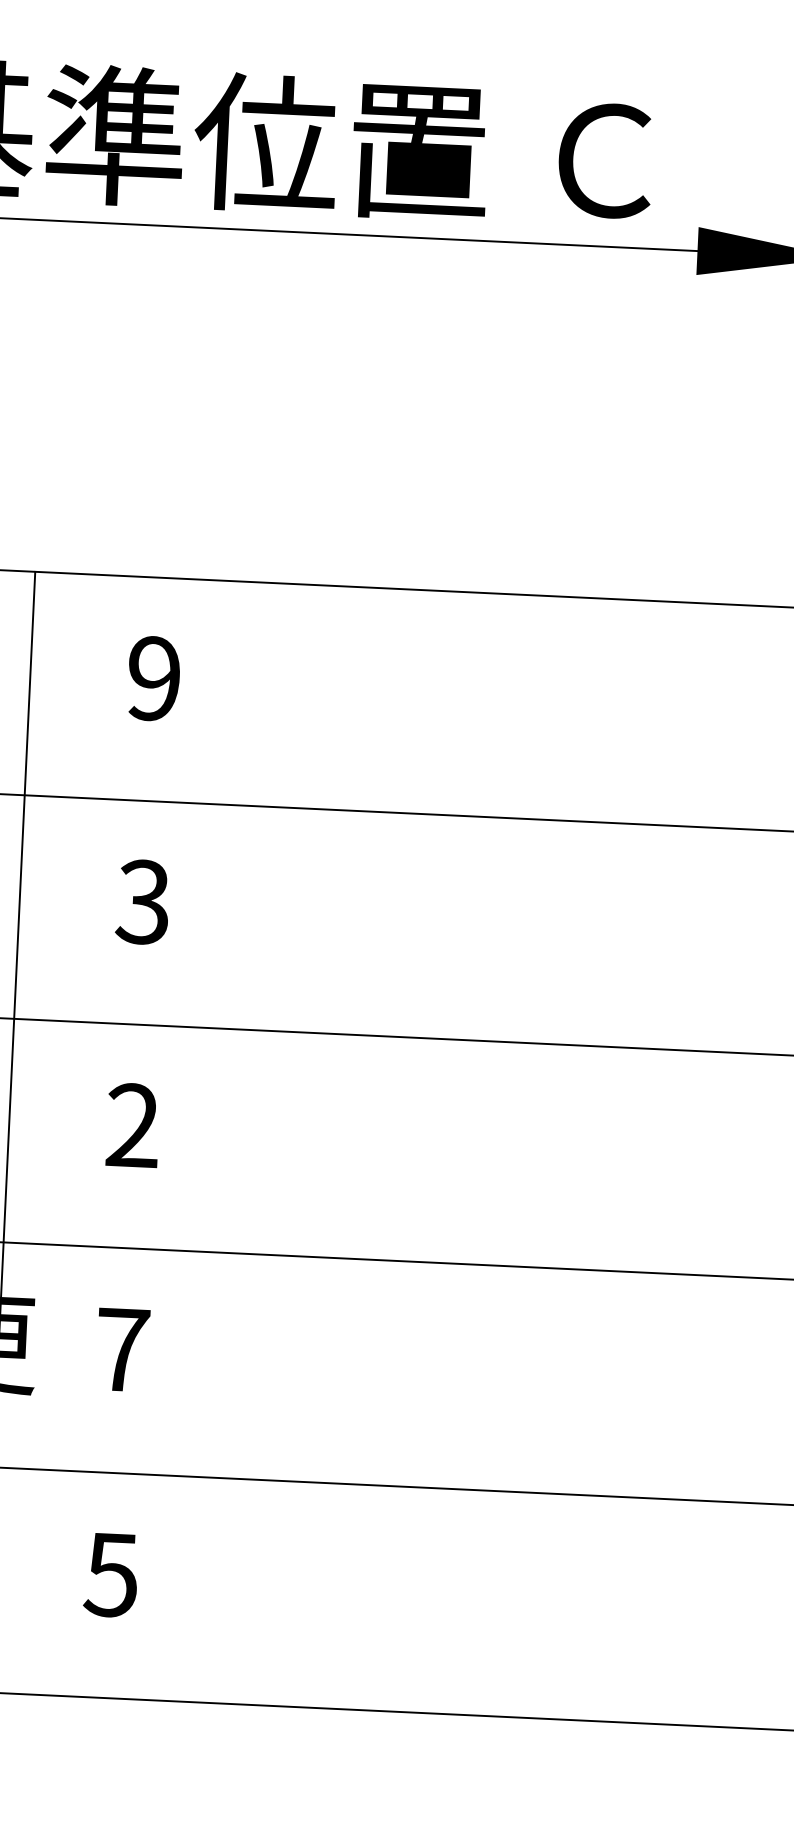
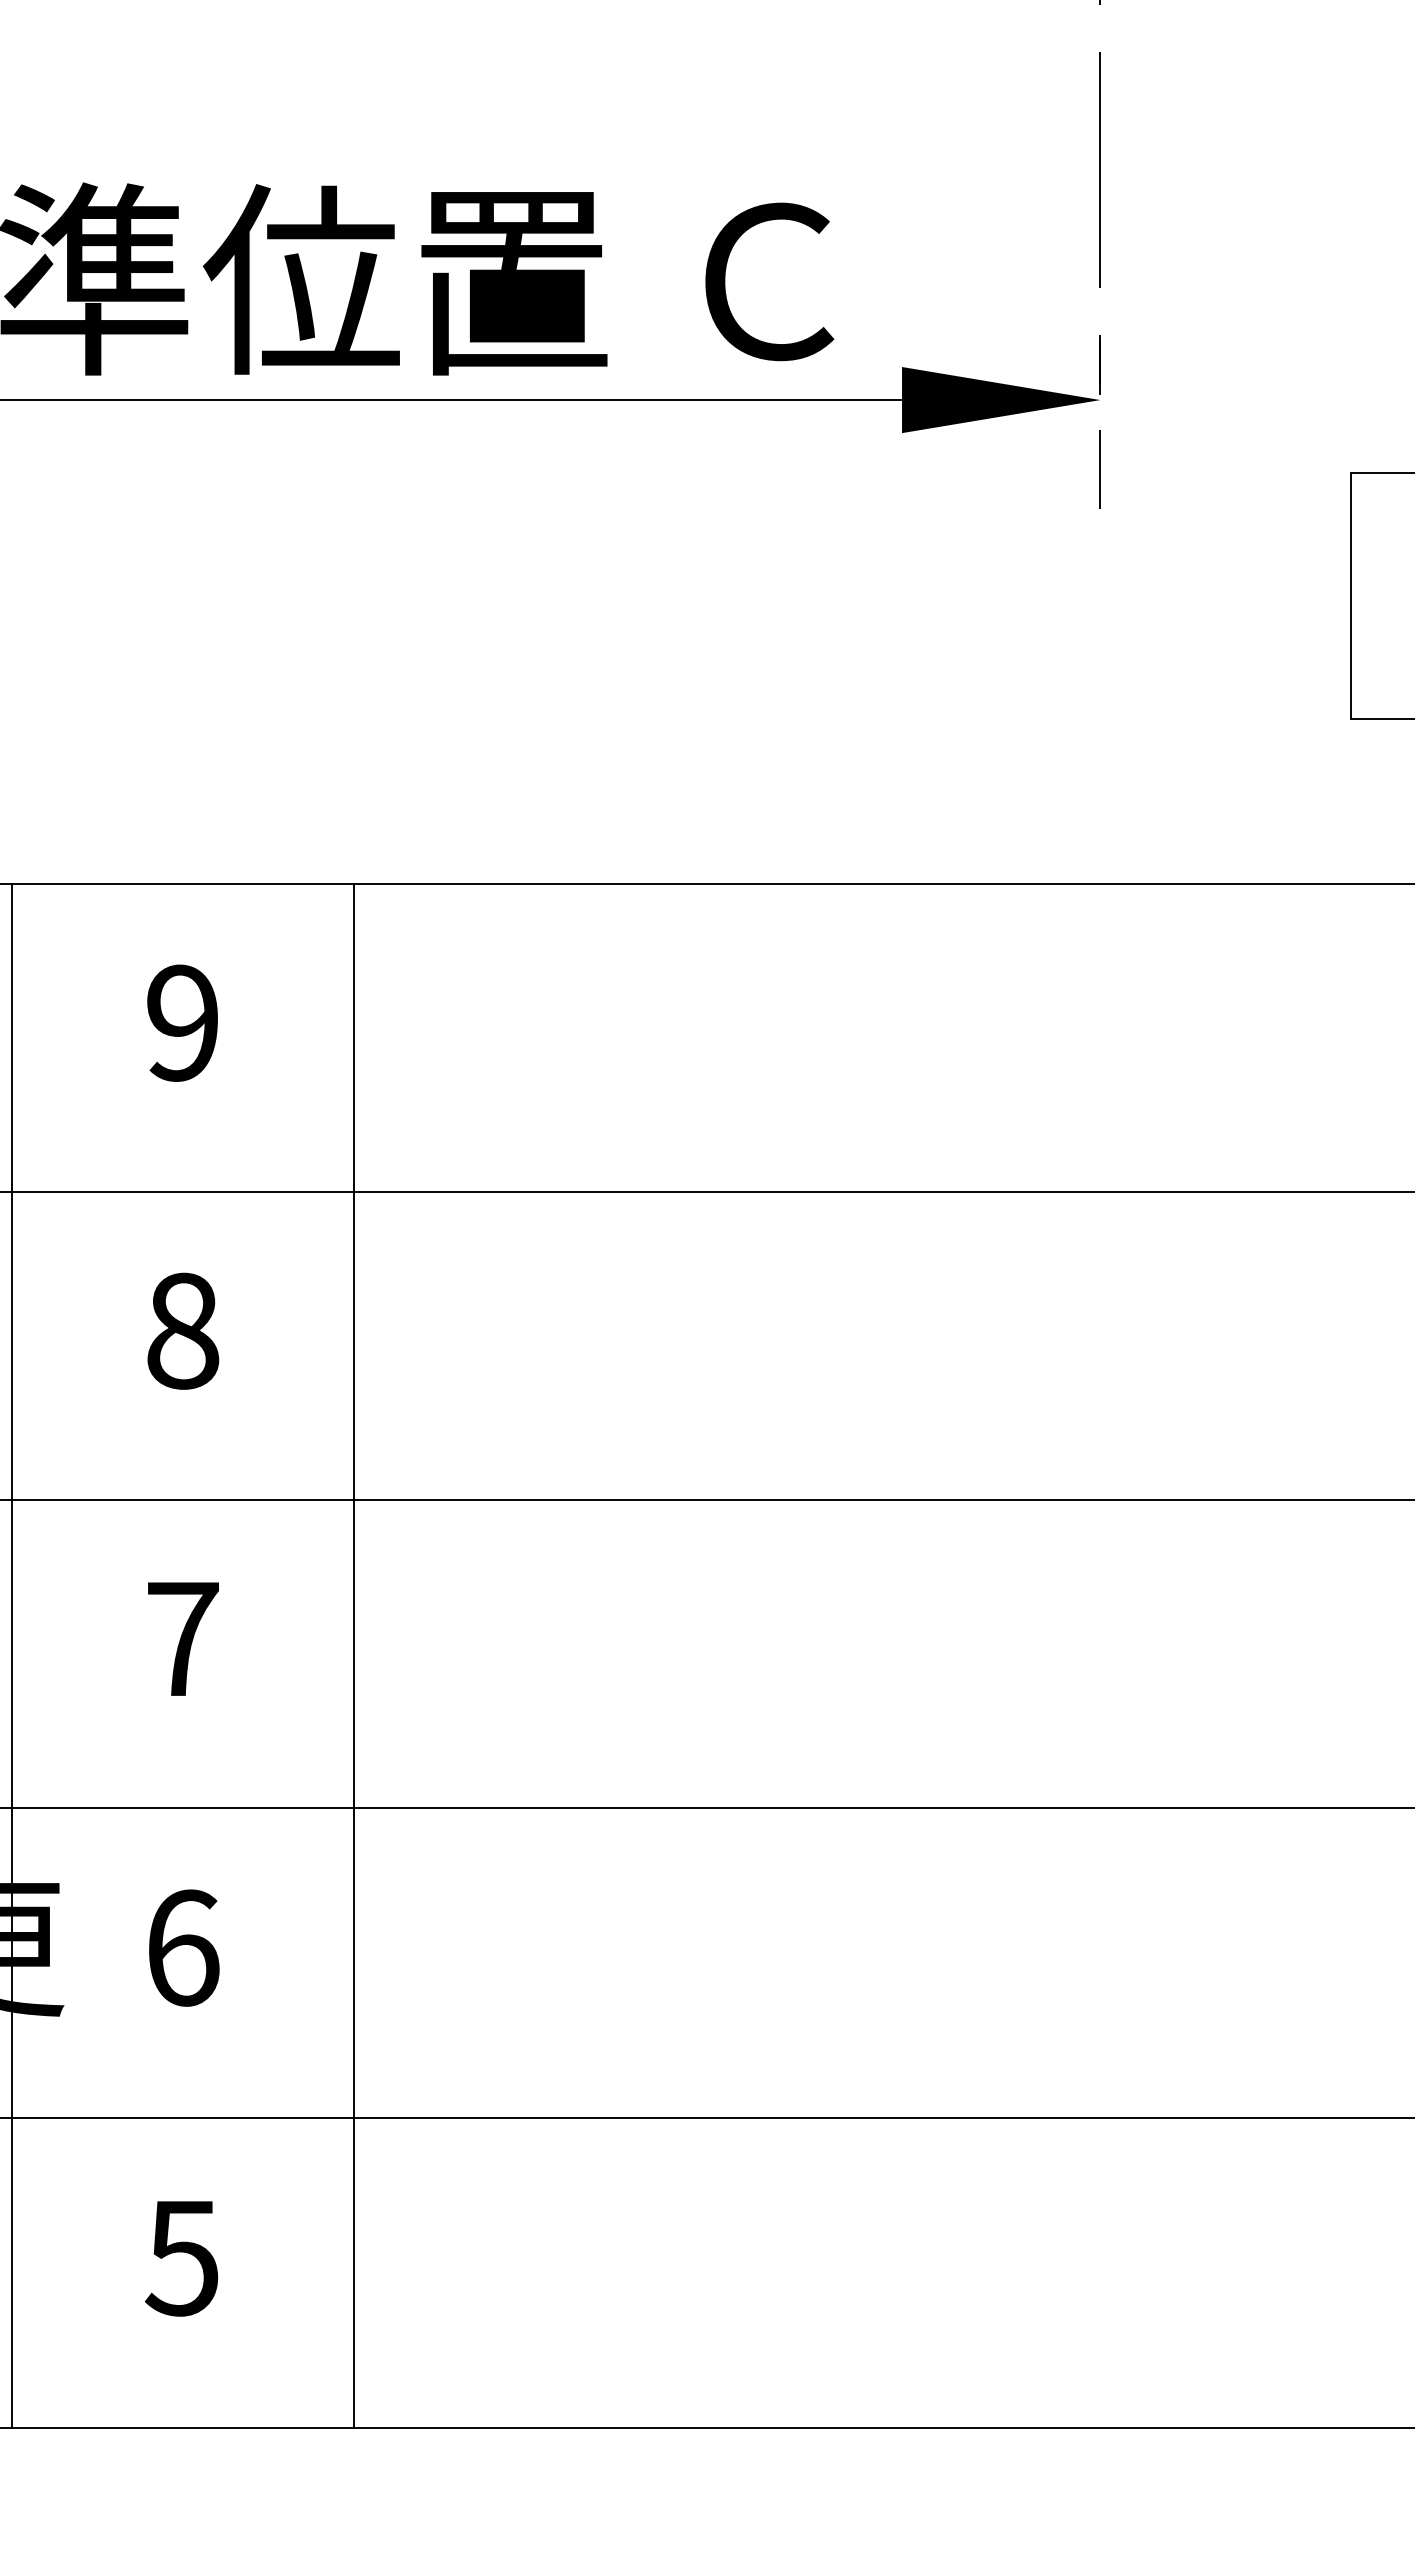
text: (143, 901) -> (182, 1330), 3 -> 8
text: (132, 1124) -> (182, 1637), 2 -> 7
line: (257, 1143) -> (354, 1655), added
text: (123, 1349) -> (183, 1947), 7 -> 6

